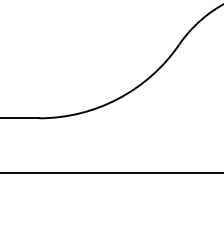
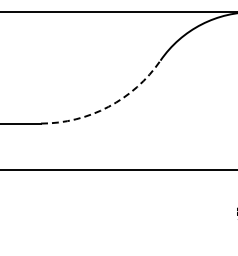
arc: (118, 98) -> (108, 106), solid -> dashed

